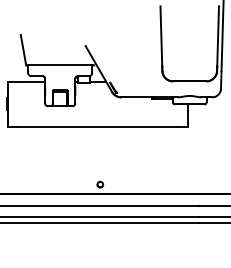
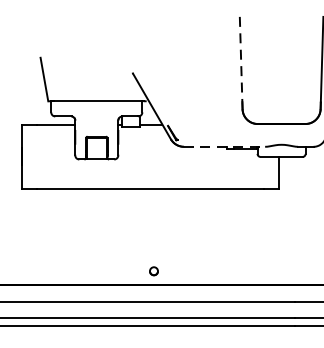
line: (161, 36) -> (241, 59), solid -> dashed
line: (150, 97) -> (225, 147), solid -> dashed

